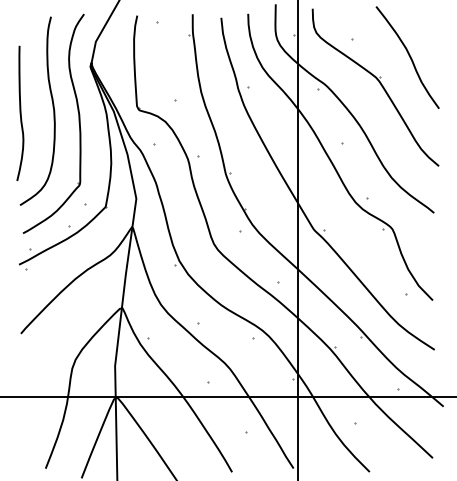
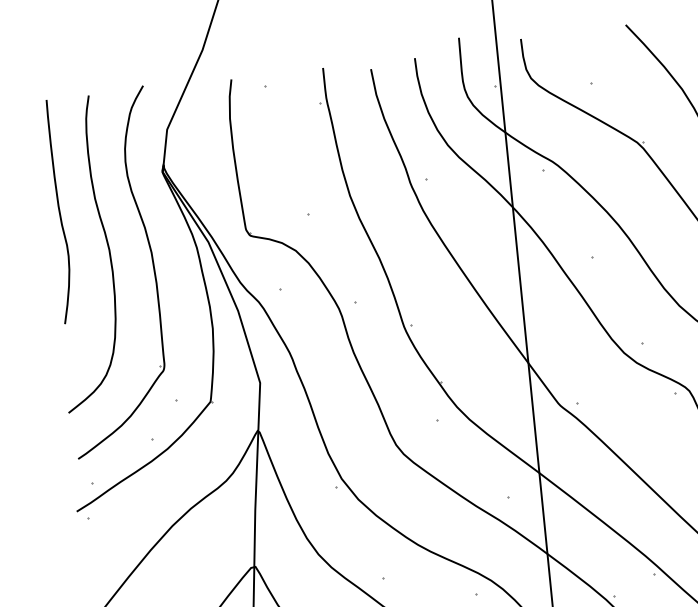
curve: (20, 112) -> (59, 210), moved

